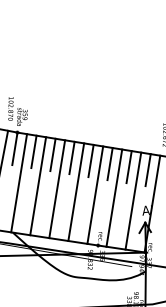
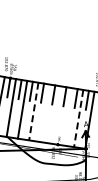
line: (56, 190) -> (33, 112), solid -> dashed
line: (75, 192) -> (44, 113), removed
line: (94, 194) -> (55, 114), removed
line: (114, 197) -> (67, 116), removed
line: (133, 200) -> (78, 118), solid -> dashed

